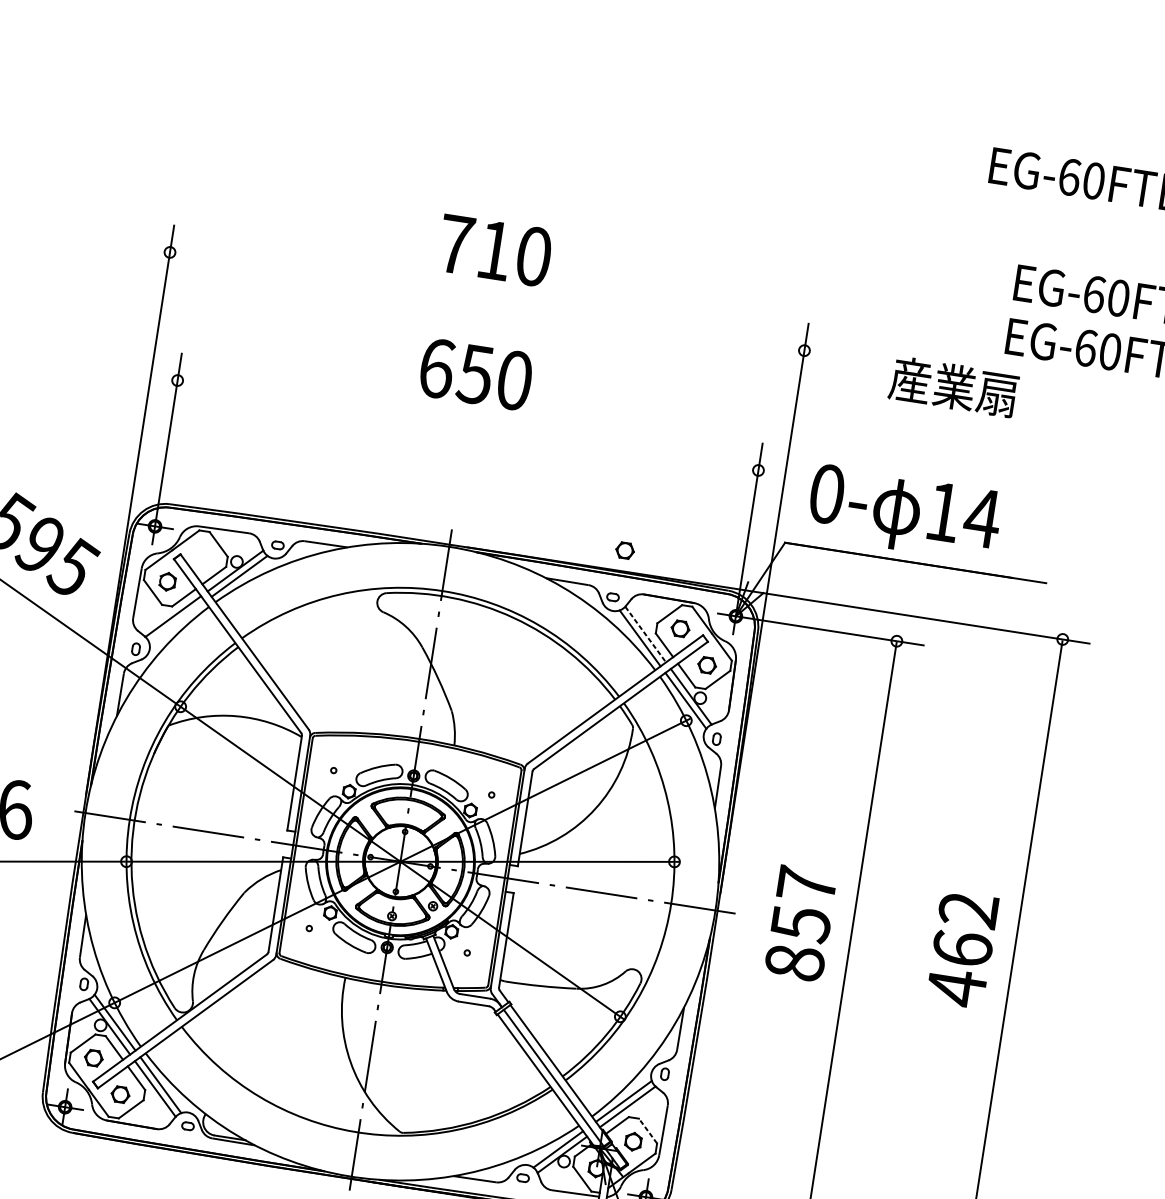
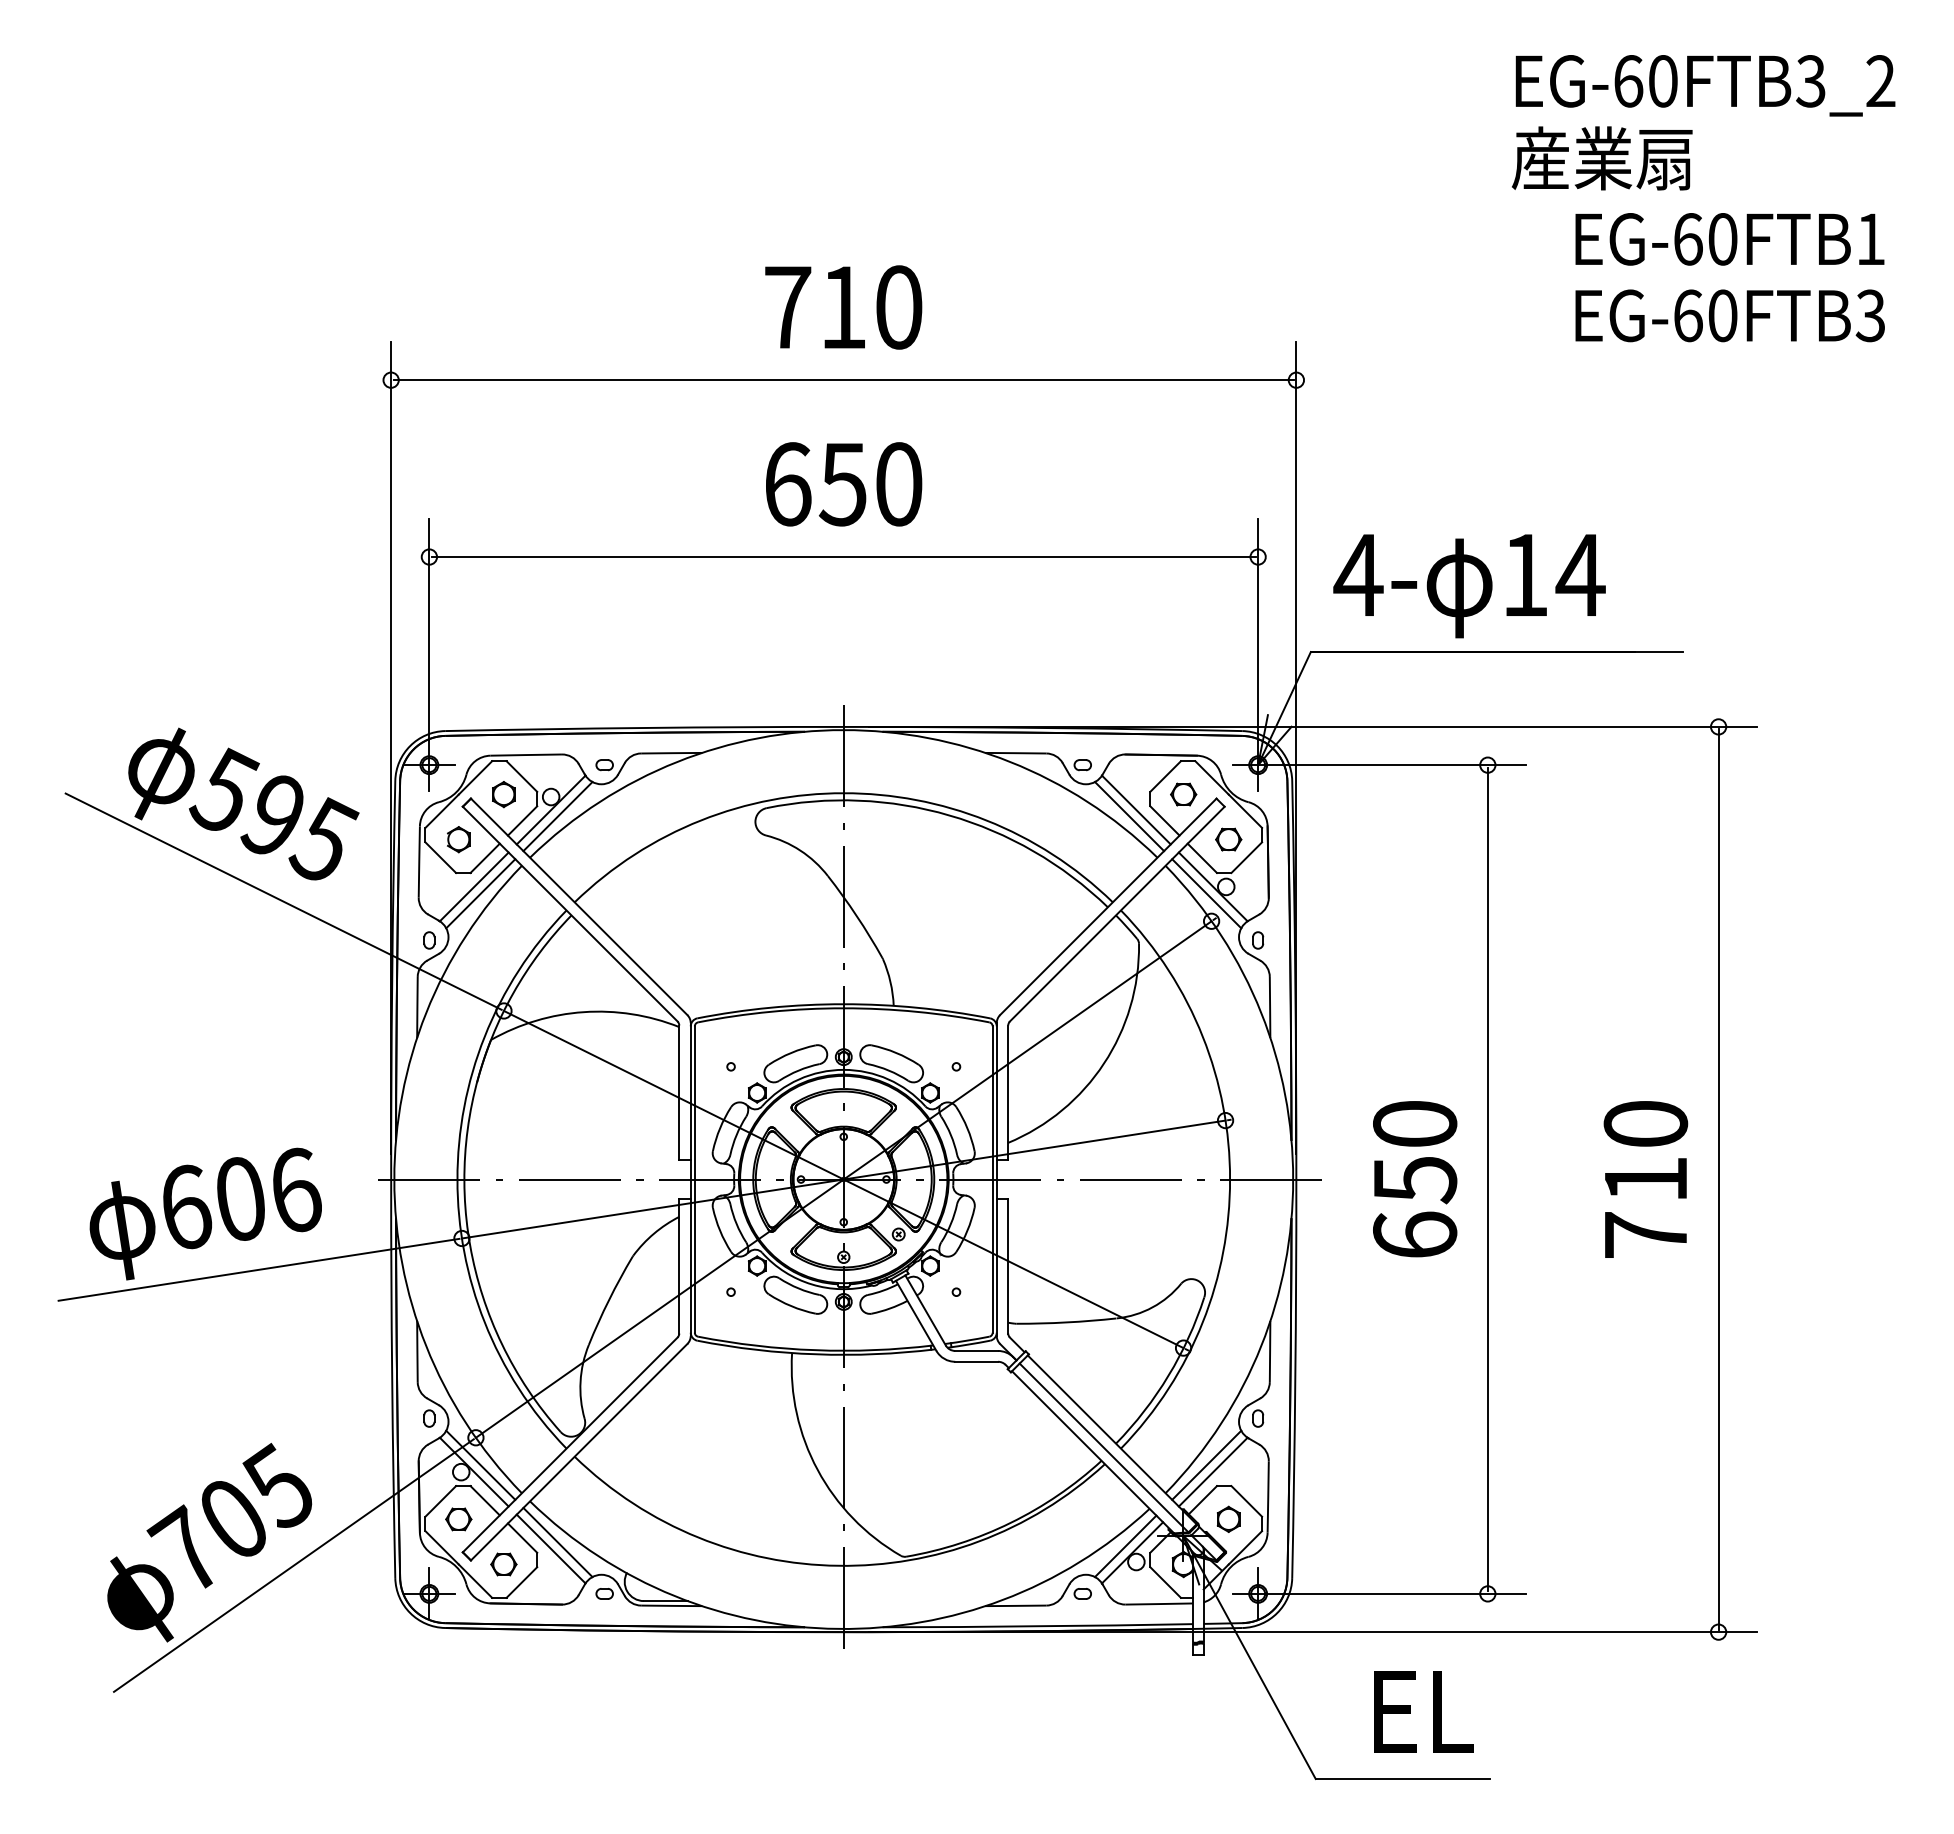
line: (487, 301) -> (843, 380), added
text: (953, 386) -> (1602, 158), moved
line: (467, 425) -> (843, 557), added
text: (826, 494) -> (1358, 575), 0- -> 4-
part: (625, 550) -> (1089, 697), removed
part: (203, 555) -> (503, 794), added
line: (176, 621) -> (480, 893), added
line: (645, 634) -> (1136, 810), dashed -> solid
text: (801, 923) -> (1415, 1179), 857 -> 650
text: (962, 949) -> (1645, 1180), 462 -> 710
line: (647, 1131) -> (1246, 1501), dashed -> solid

